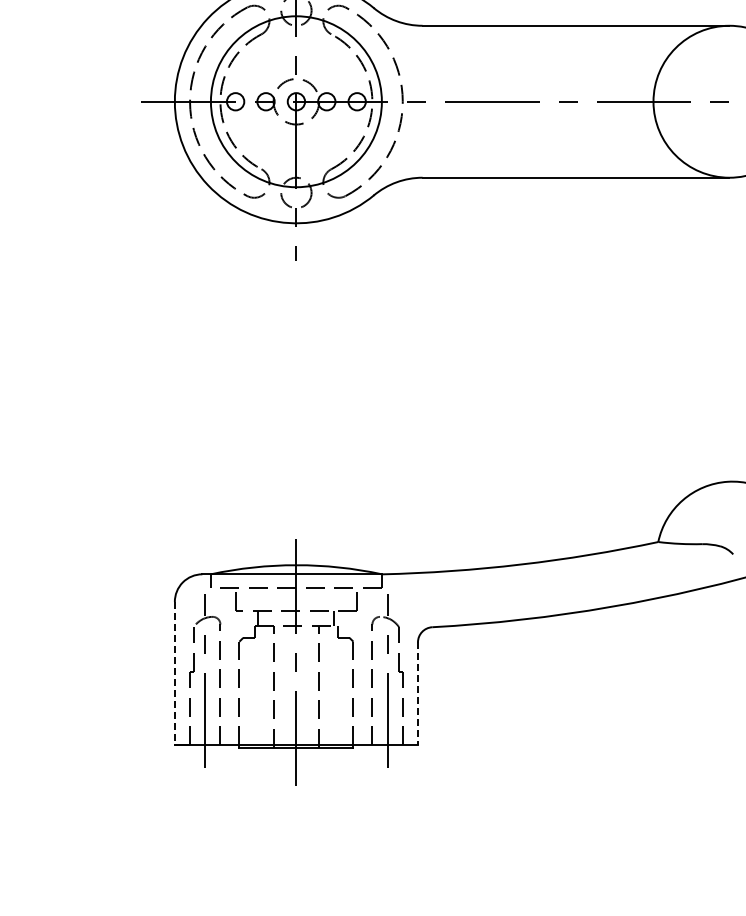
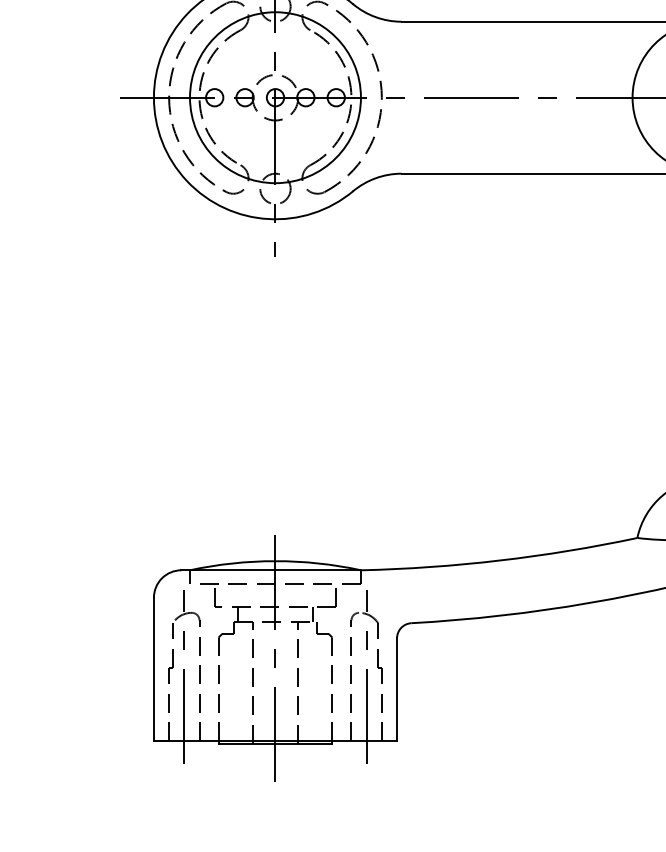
line: (174, 673) -> (153, 669), dashed -> solid
line: (417, 694) -> (396, 690), dashed -> solid

